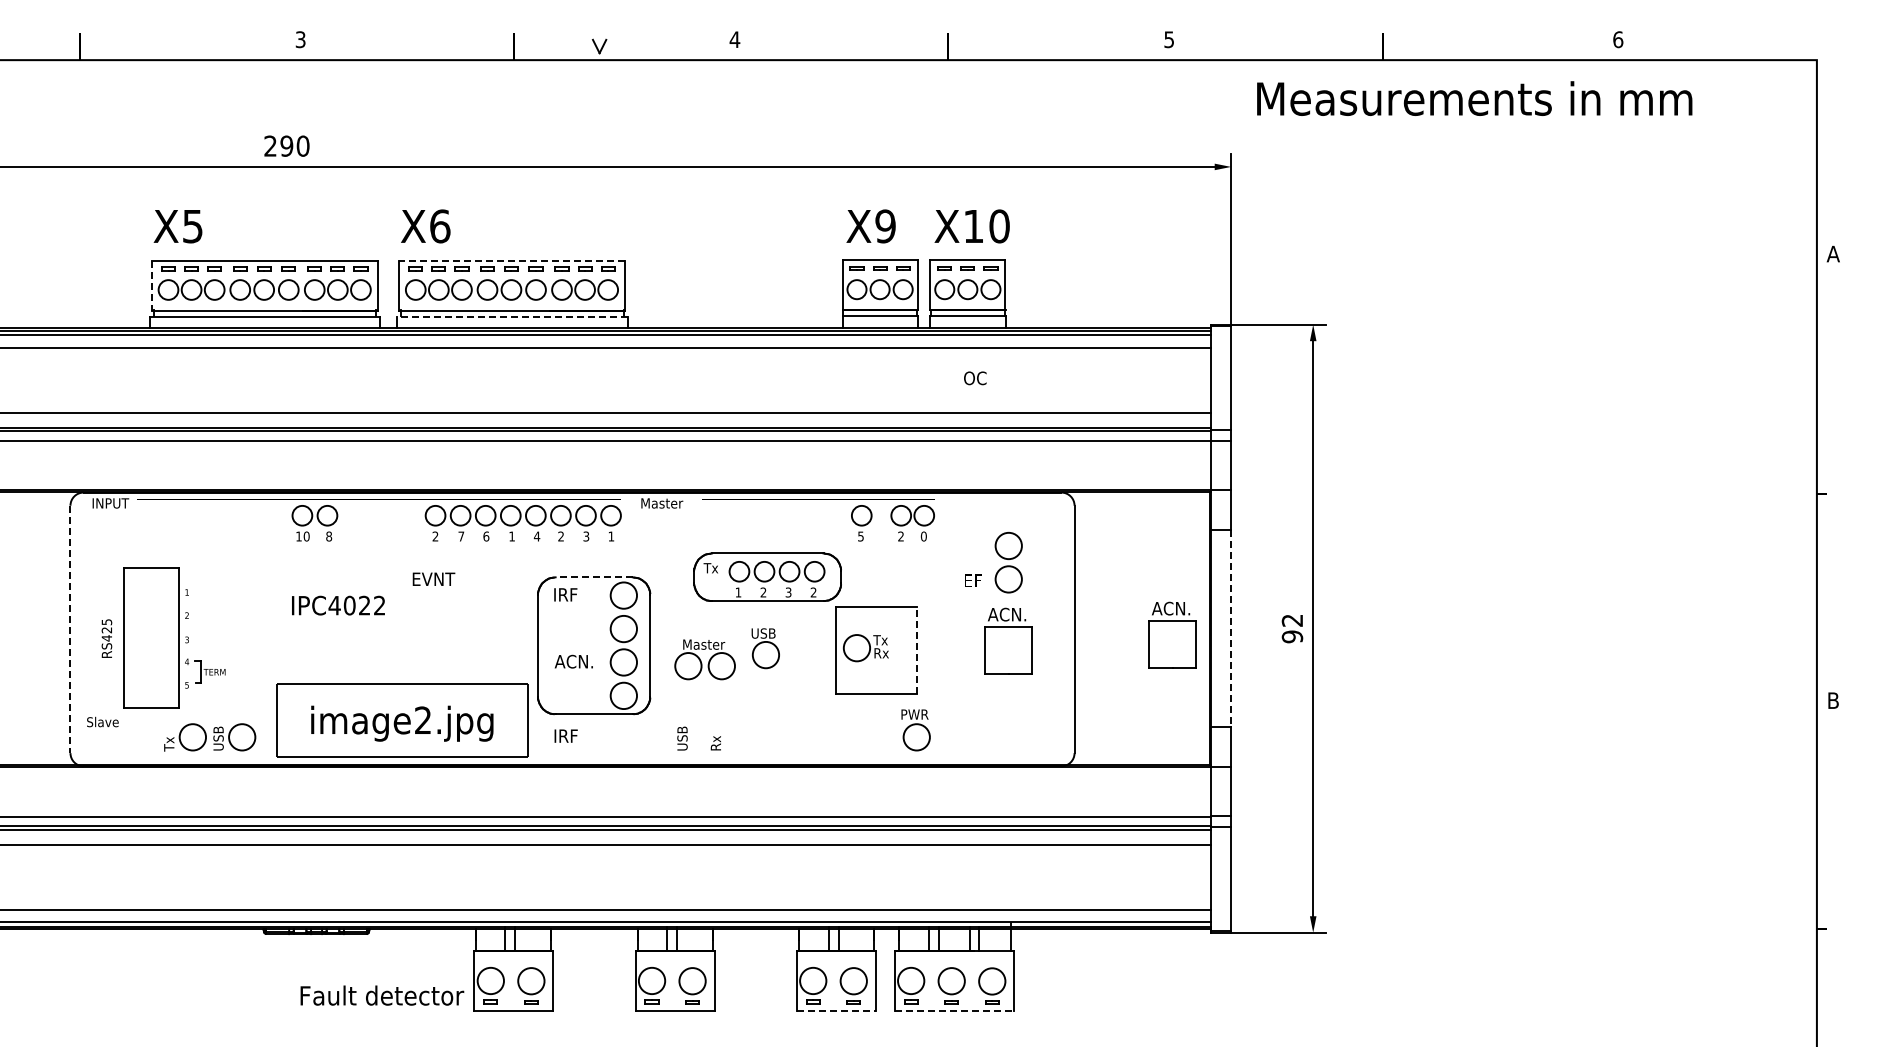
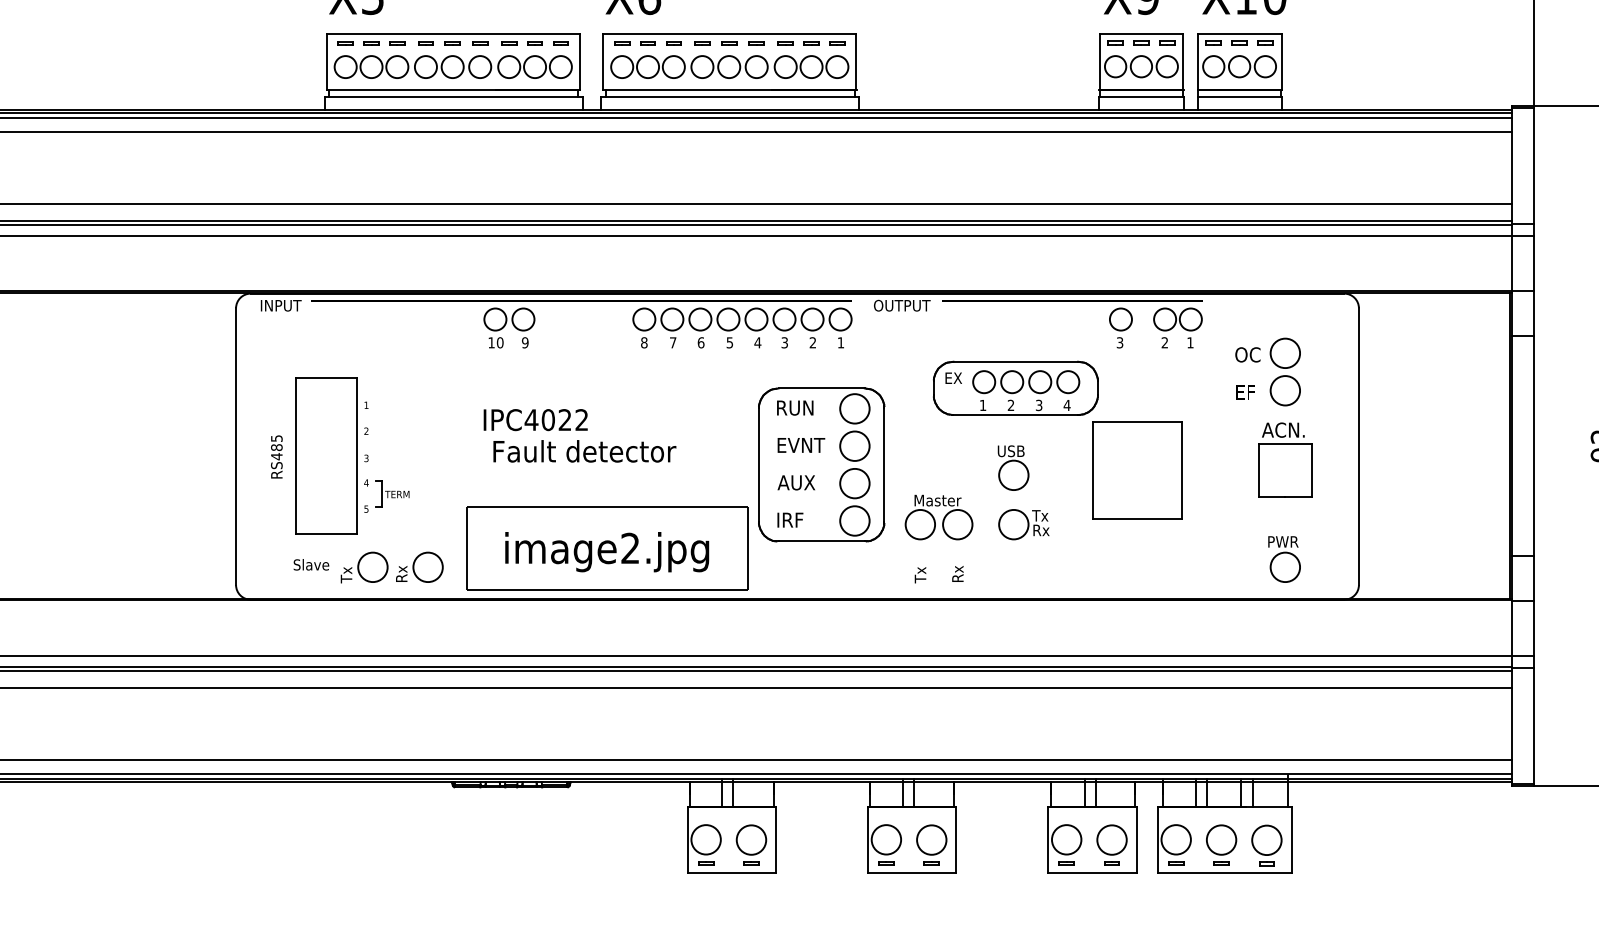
line: (511, 260) -> (729, 34), dashed -> solid
line: (151, 286) -> (326, 63), dashed -> solid
line: (511, 316) -> (729, 96), dashed -> solid
text: (975, 378) -> (1248, 355), moved
text: (665, 503) -> (901, 305), Master -> OUTPUT
text: (860, 535) -> (1119, 341), 5 -> 3
text: (329, 536) -> (525, 342), 8 -> 9
text: (435, 536) -> (644, 342), 2 -> 8
text: (511, 536) -> (729, 342), 1 -> 5
text: (560, 536) -> (784, 342), 2 -> 3
text: (586, 536) -> (813, 342), 3 -> 2
text: (923, 536) -> (1189, 342), 0 -> 1
text: (711, 568) -> (952, 378), Tx -> EX
line: (594, 577) -> (822, 388), dashed -> solid
text: (433, 578) -> (800, 444), moved
text: (813, 592) -> (1066, 405), 2 -> 4
text: (570, 594) -> (795, 407), IRF -> RUN
line: (70, 629) -> (236, 446), dashed -> solid
line: (1231, 629) -> (1534, 446), dashed -> solid
text: (106, 630) -> (276, 447), RS425 -> RS485
part: (1172, 634) -> (1468, 452), removed
part: (865, 648) -> (1023, 525), moved
line: (916, 649) -> (1182, 469), dashed -> solid
part: (704, 659) -> (938, 517), moved
text: (579, 661) -> (805, 482), ACN. -> AUX
text: (102, 721) -> (311, 564), moved
part: (915, 730) -> (1283, 559), moved
text: (565, 735) -> (789, 519), moved
text: (218, 738) -> (401, 568), USB -> Rx
text: (682, 738) -> (920, 568), USB -> Tx
text: (382, 995) -> (584, 451), moved
line: (836, 1010) -> (1092, 872), dashed -> solid
line: (954, 1010) -> (1224, 872), dashed -> solid

